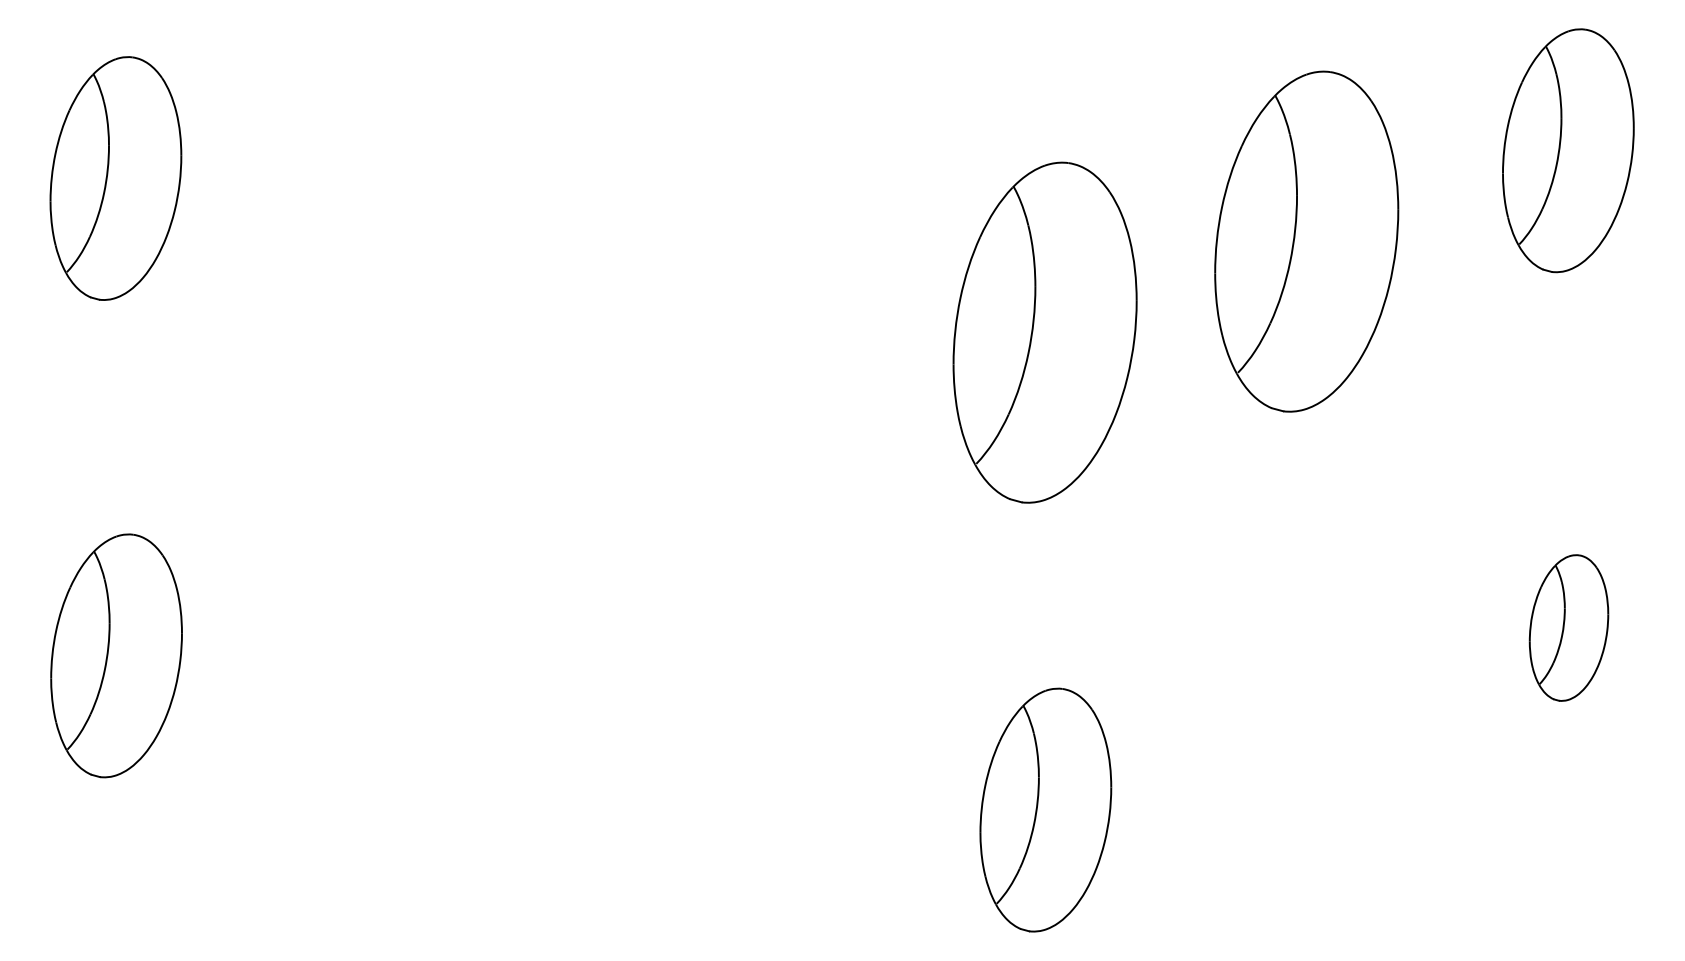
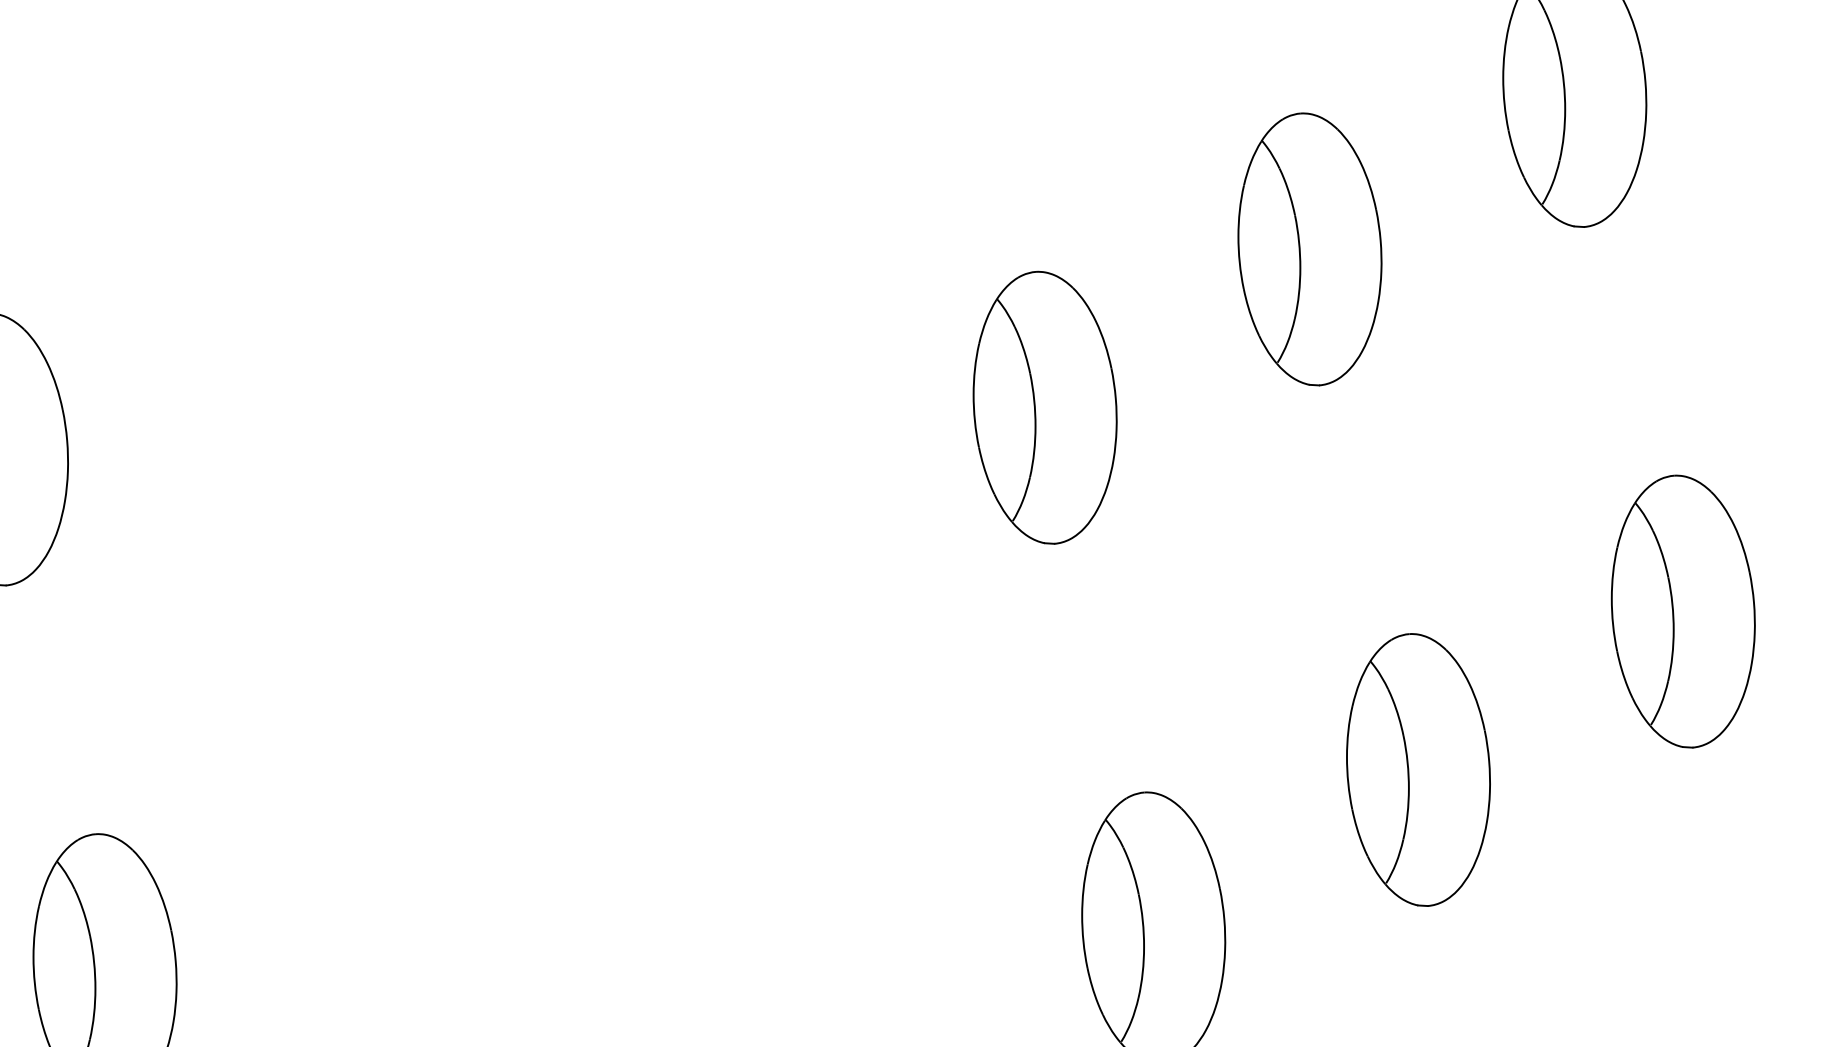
part: (1306, 241) -> (1309, 249), size x0.71
part: (1045, 332) -> (1045, 407), size x0.71
part: (1568, 627) -> (1682, 611), size x1.67
part: (1307, 718) -> (1418, 769), added

